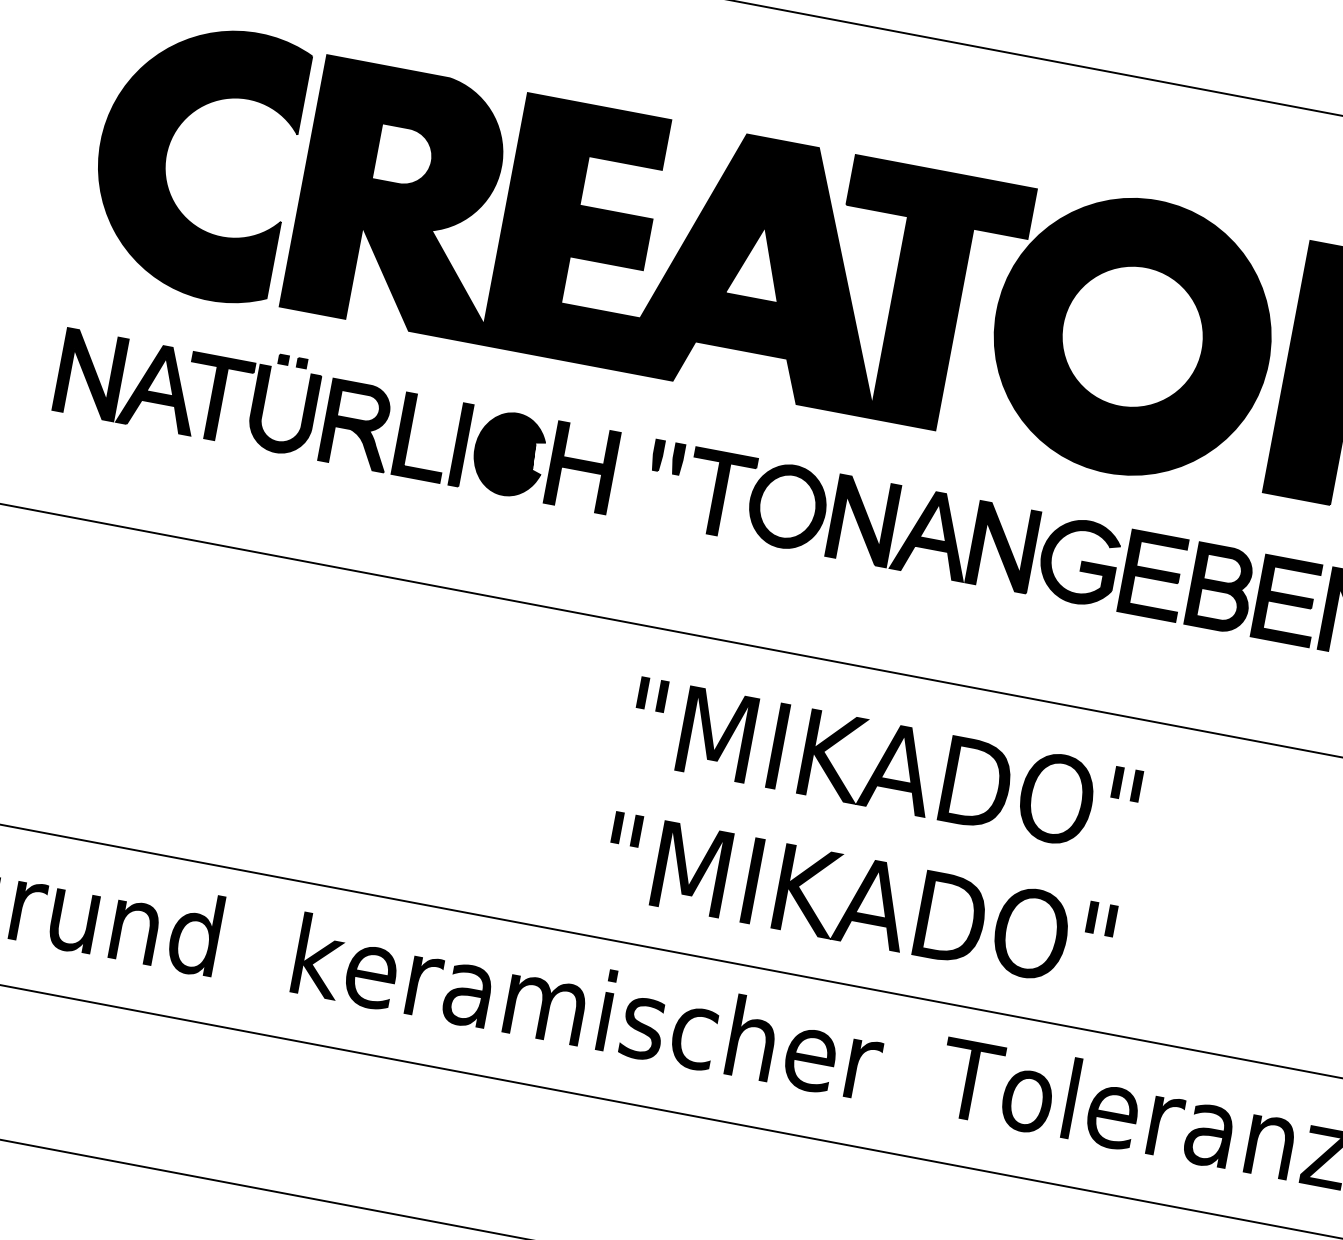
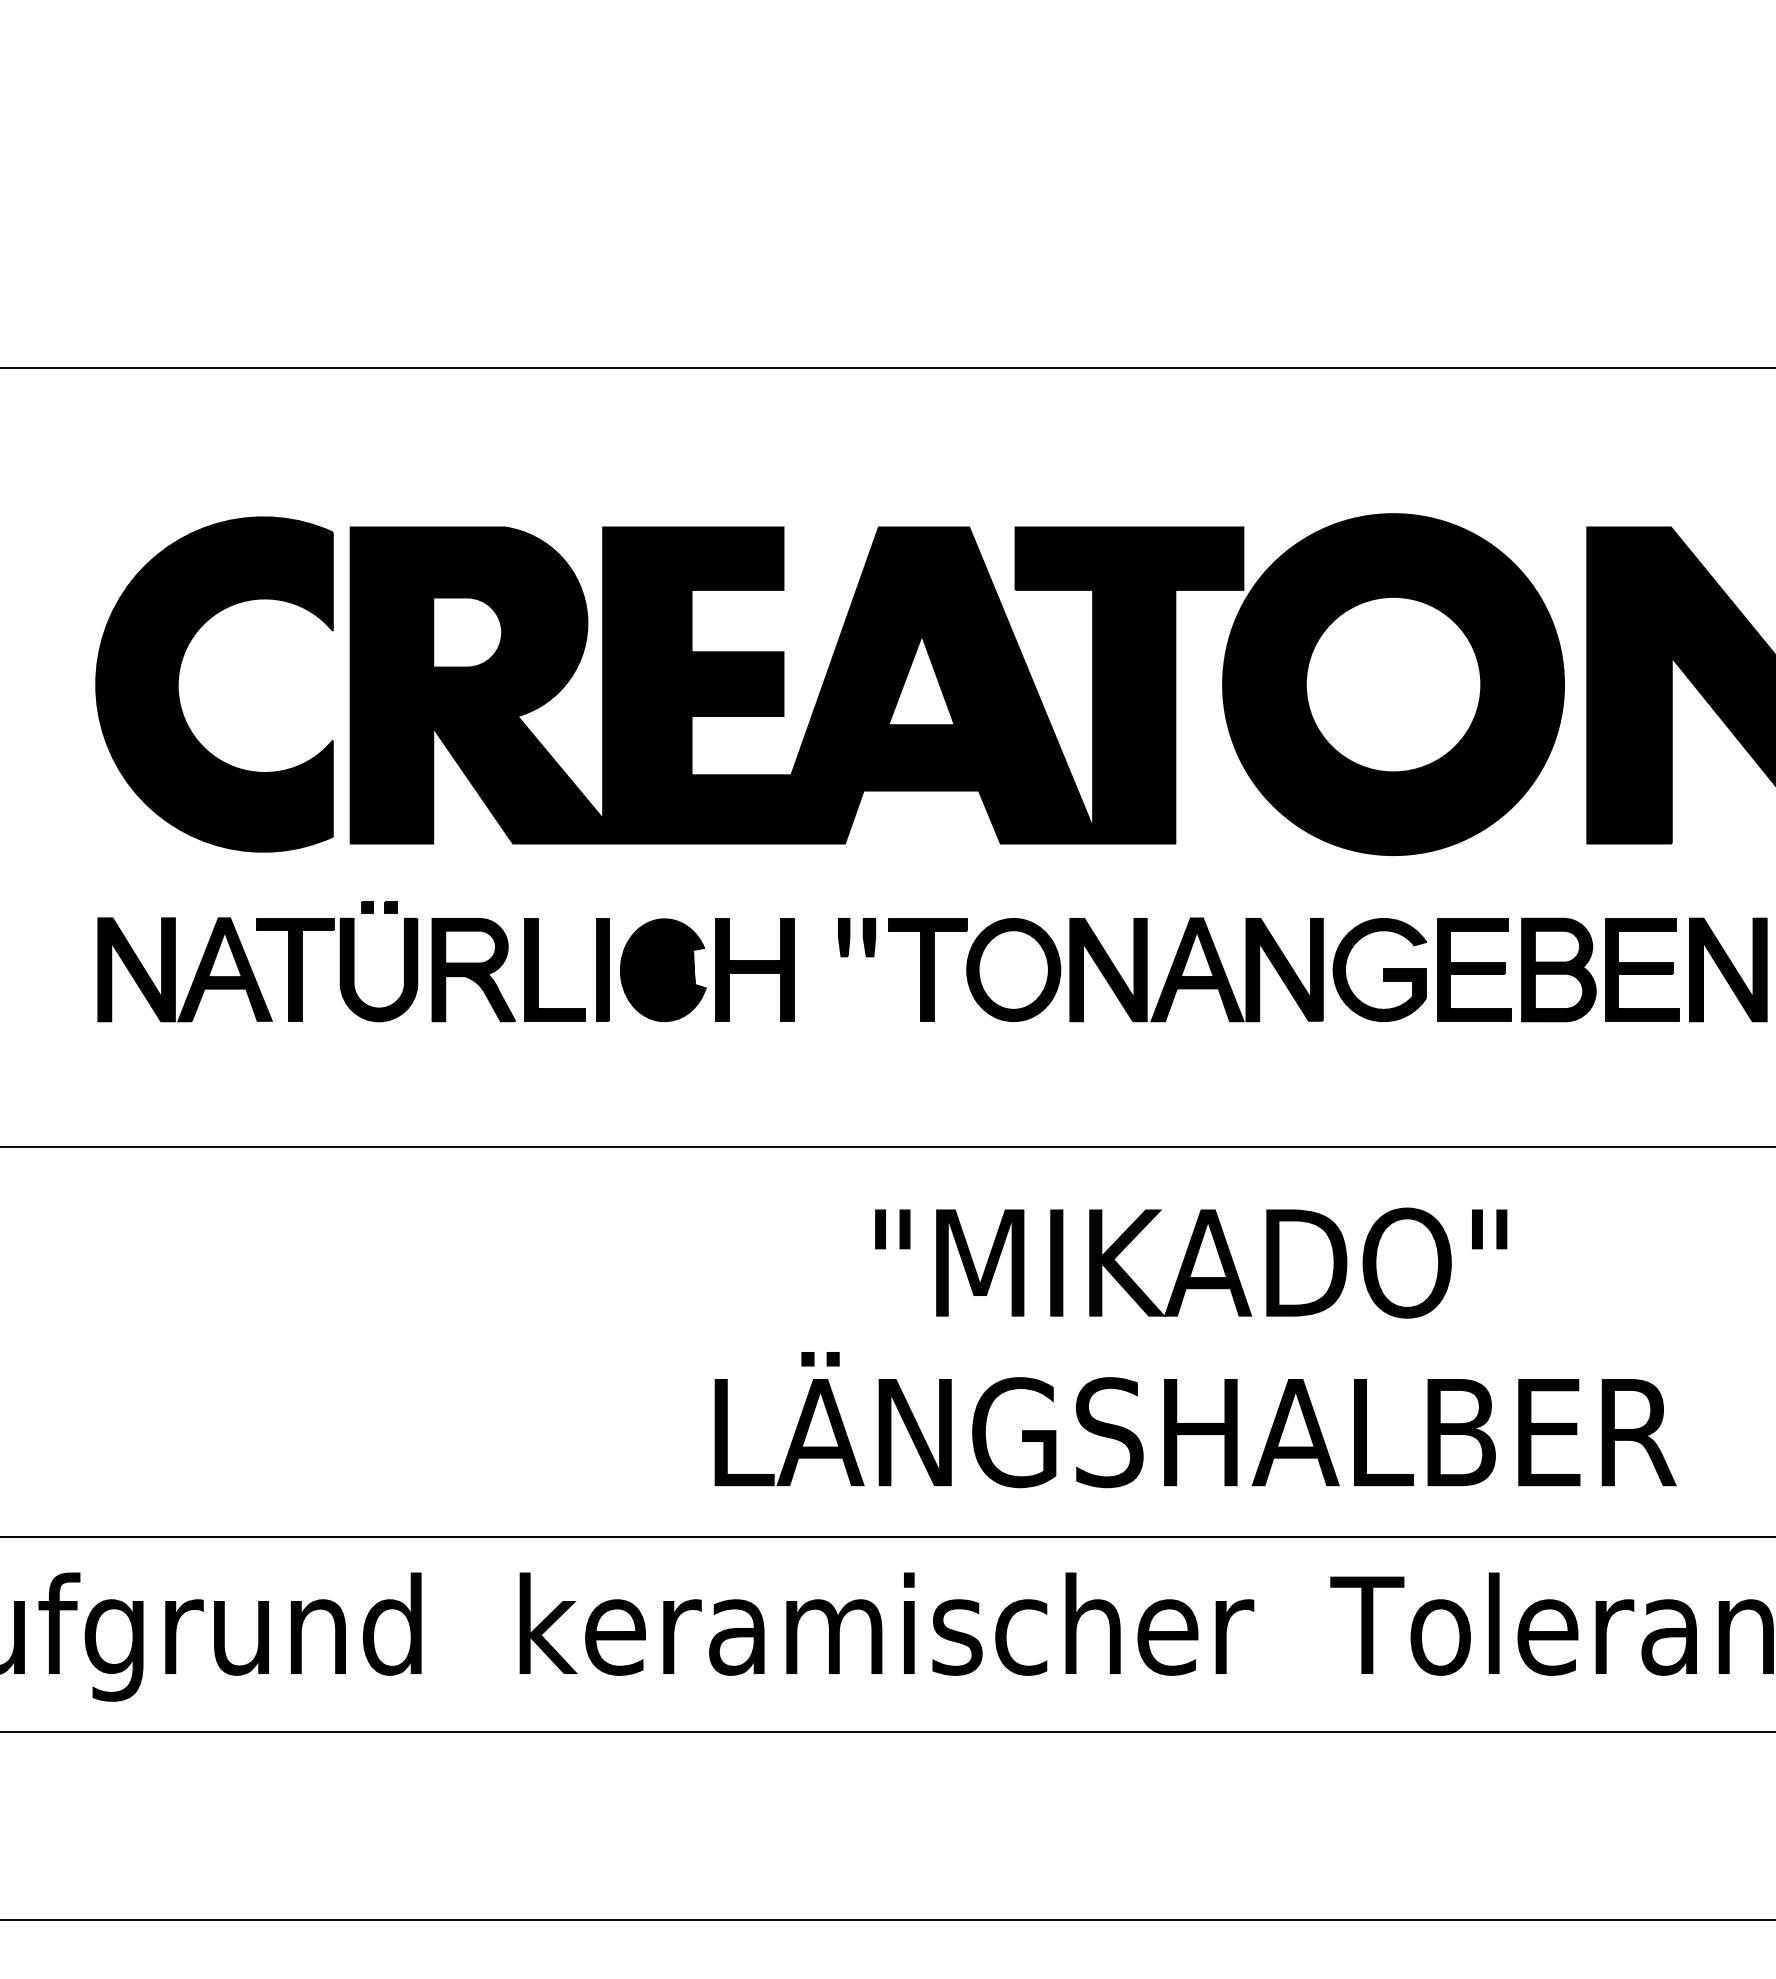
text: (864, 892) -> (1195, 1420), "MIKADO" -> LÄNGSHALBER

